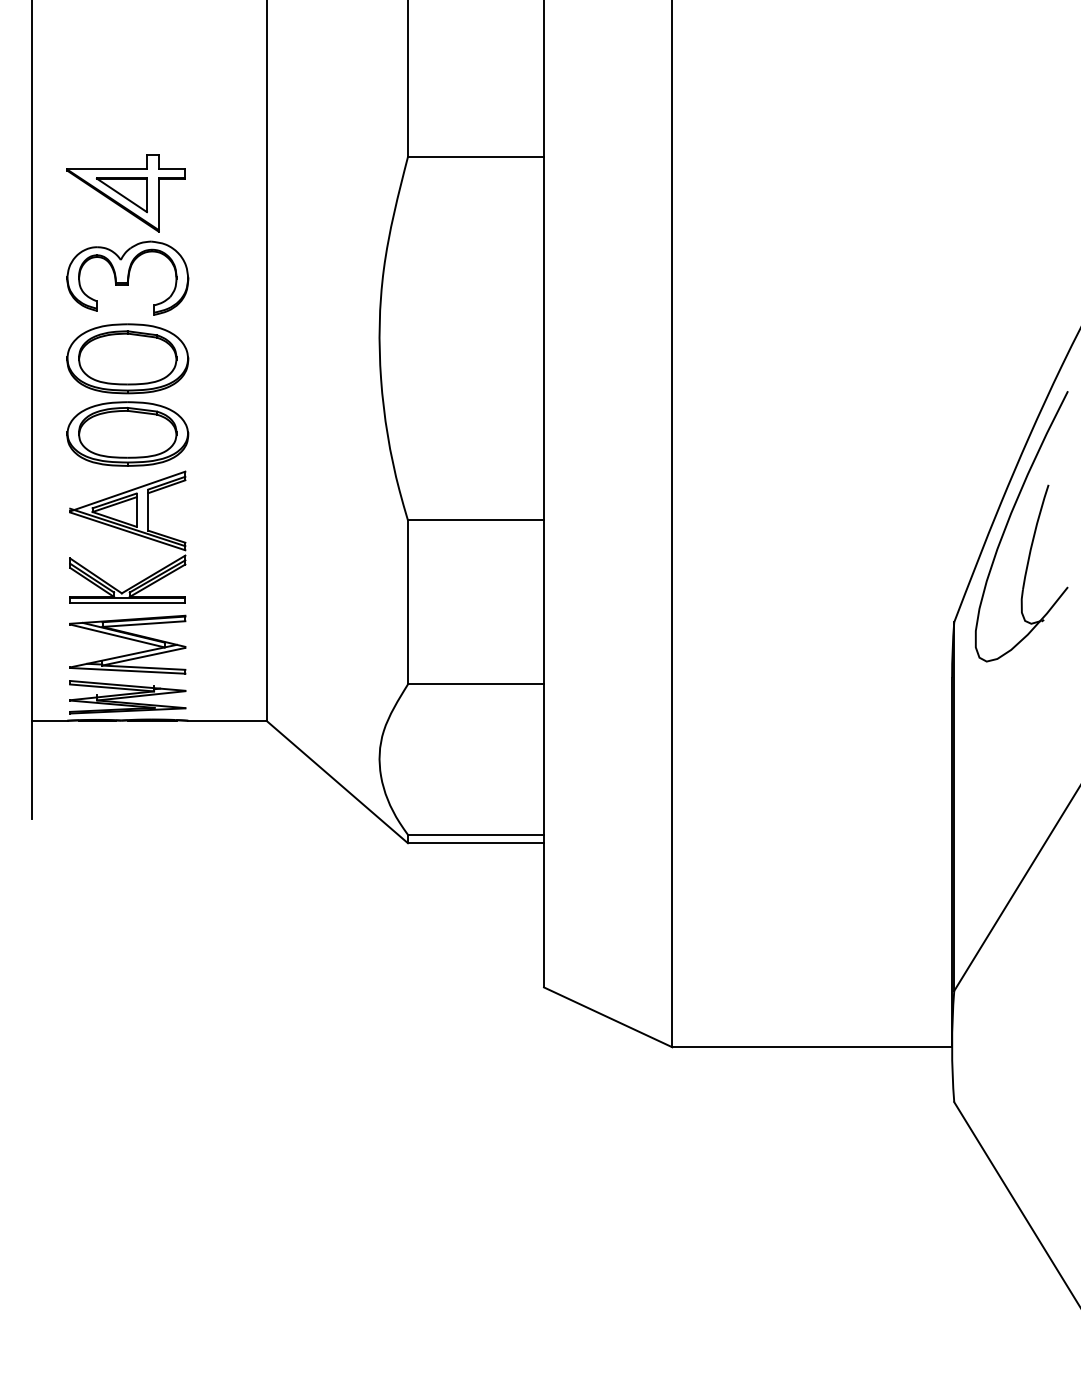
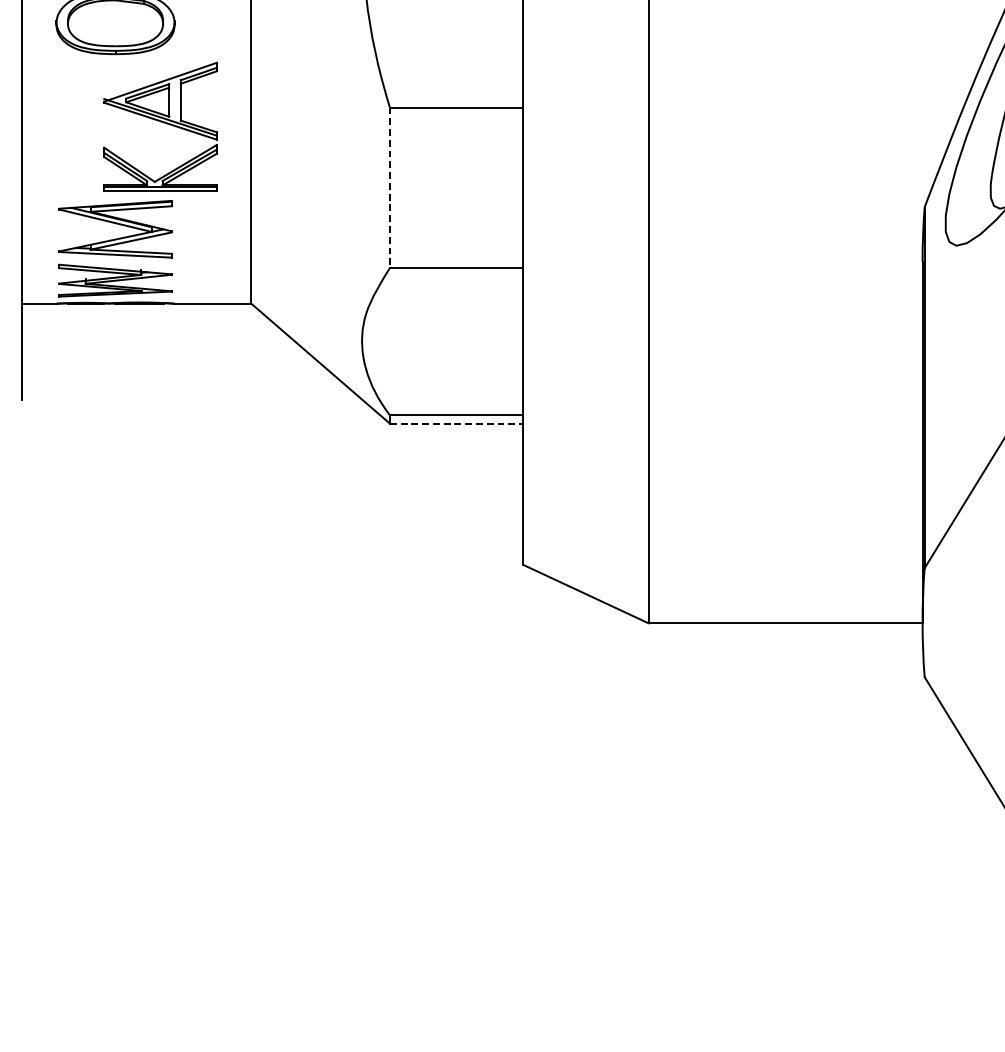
part: (127, 536) -> (160, 126), moved
line: (407, 602) -> (389, 187), solid -> dashed
line: (476, 843) -> (456, 423), solid -> dashed

